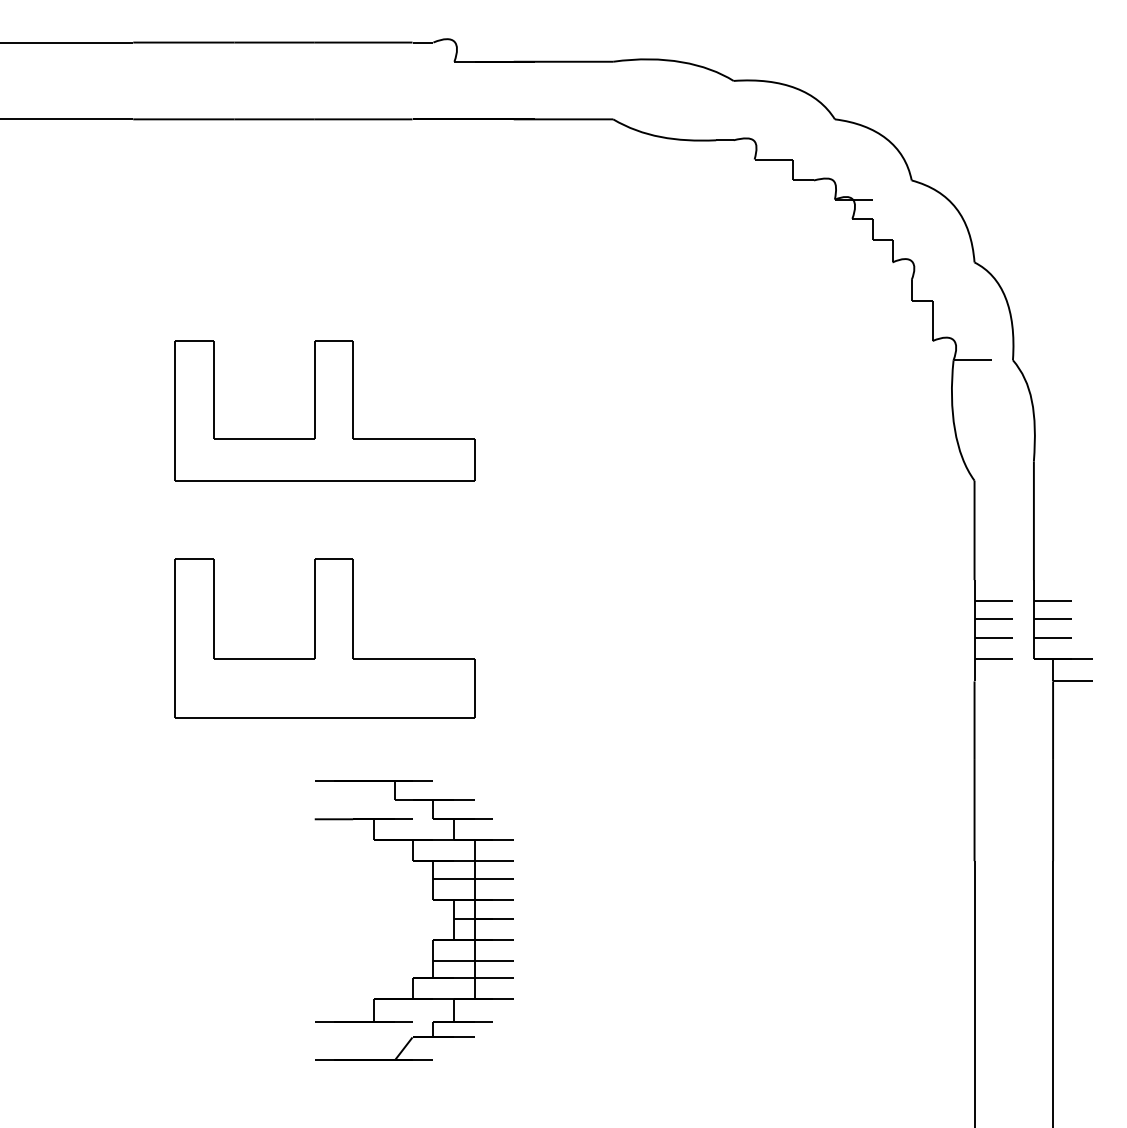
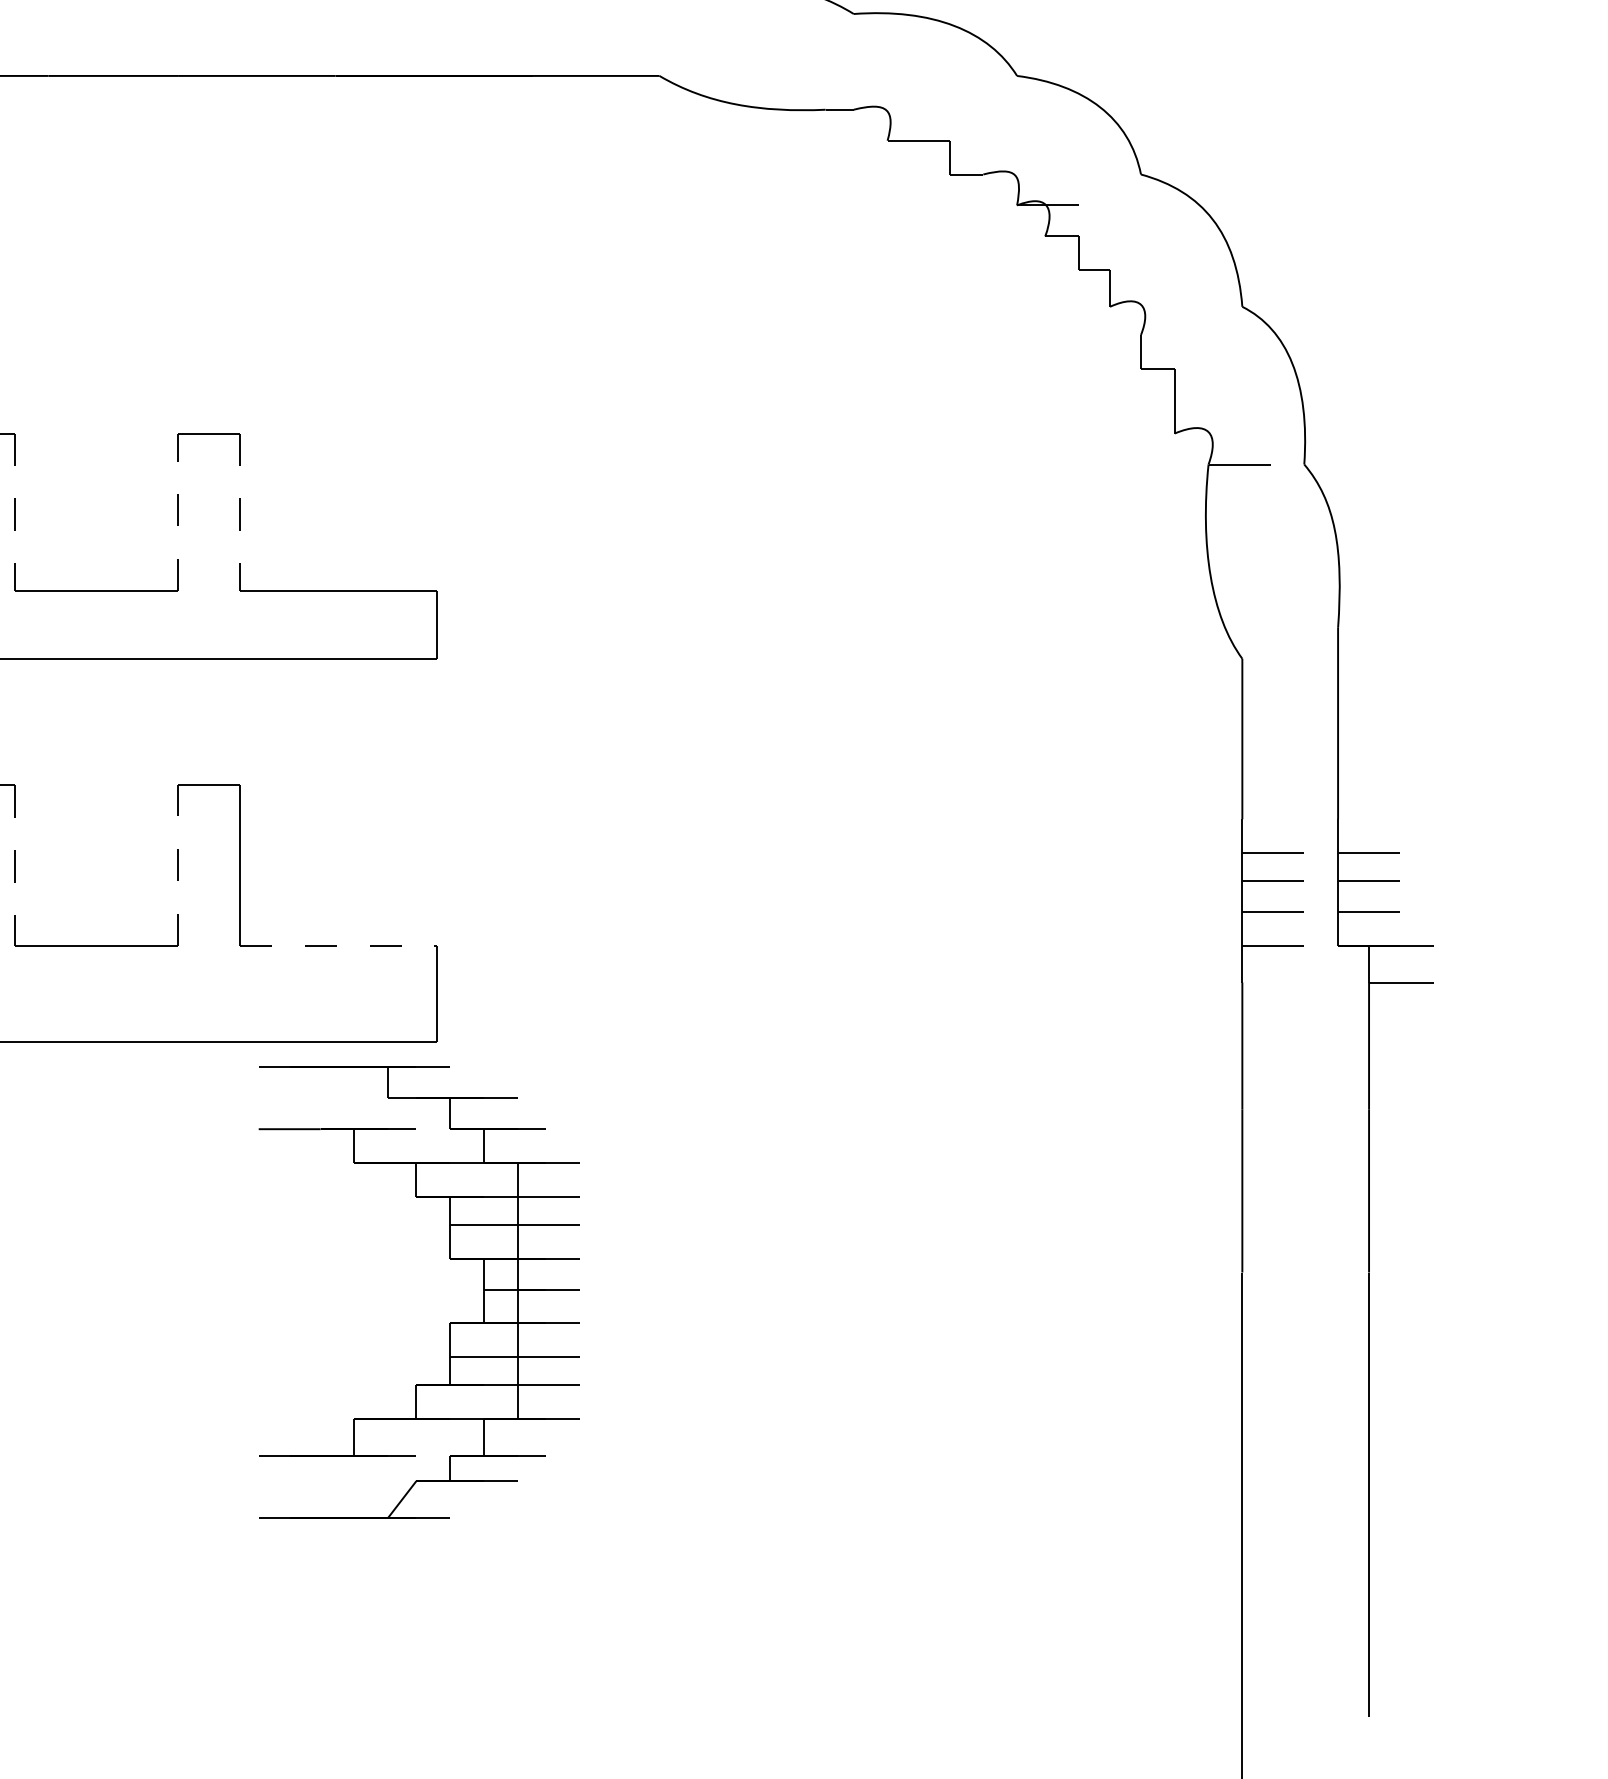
line: (213, 389) -> (14, 511), solid -> dashed
line: (314, 389) -> (177, 511), solid -> dashed
line: (353, 389) -> (240, 511), solid -> dashed
line: (213, 608) -> (14, 864), solid -> dashed
line: (314, 608) -> (177, 864), solid -> dashed
line: (414, 658) -> (338, 945), solid -> dashed
part: (433, 939) -> (450, 1323), moved

